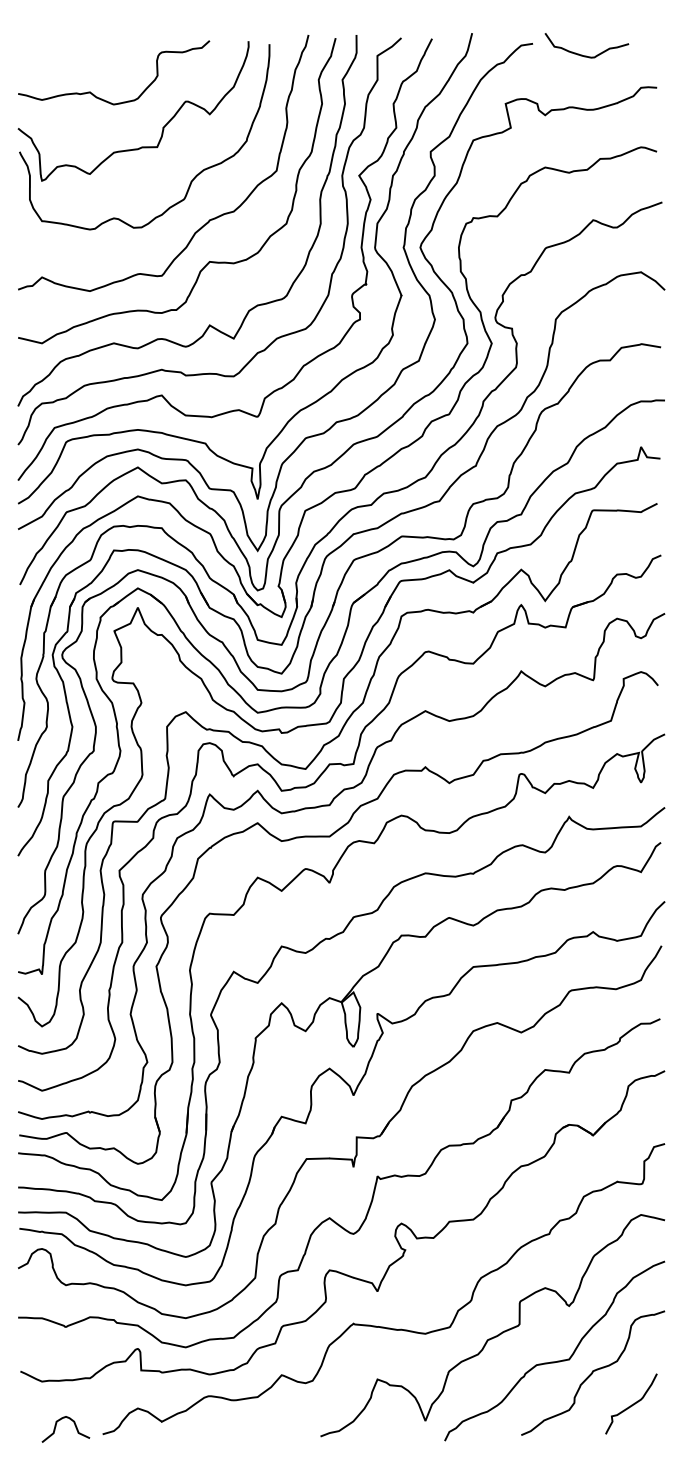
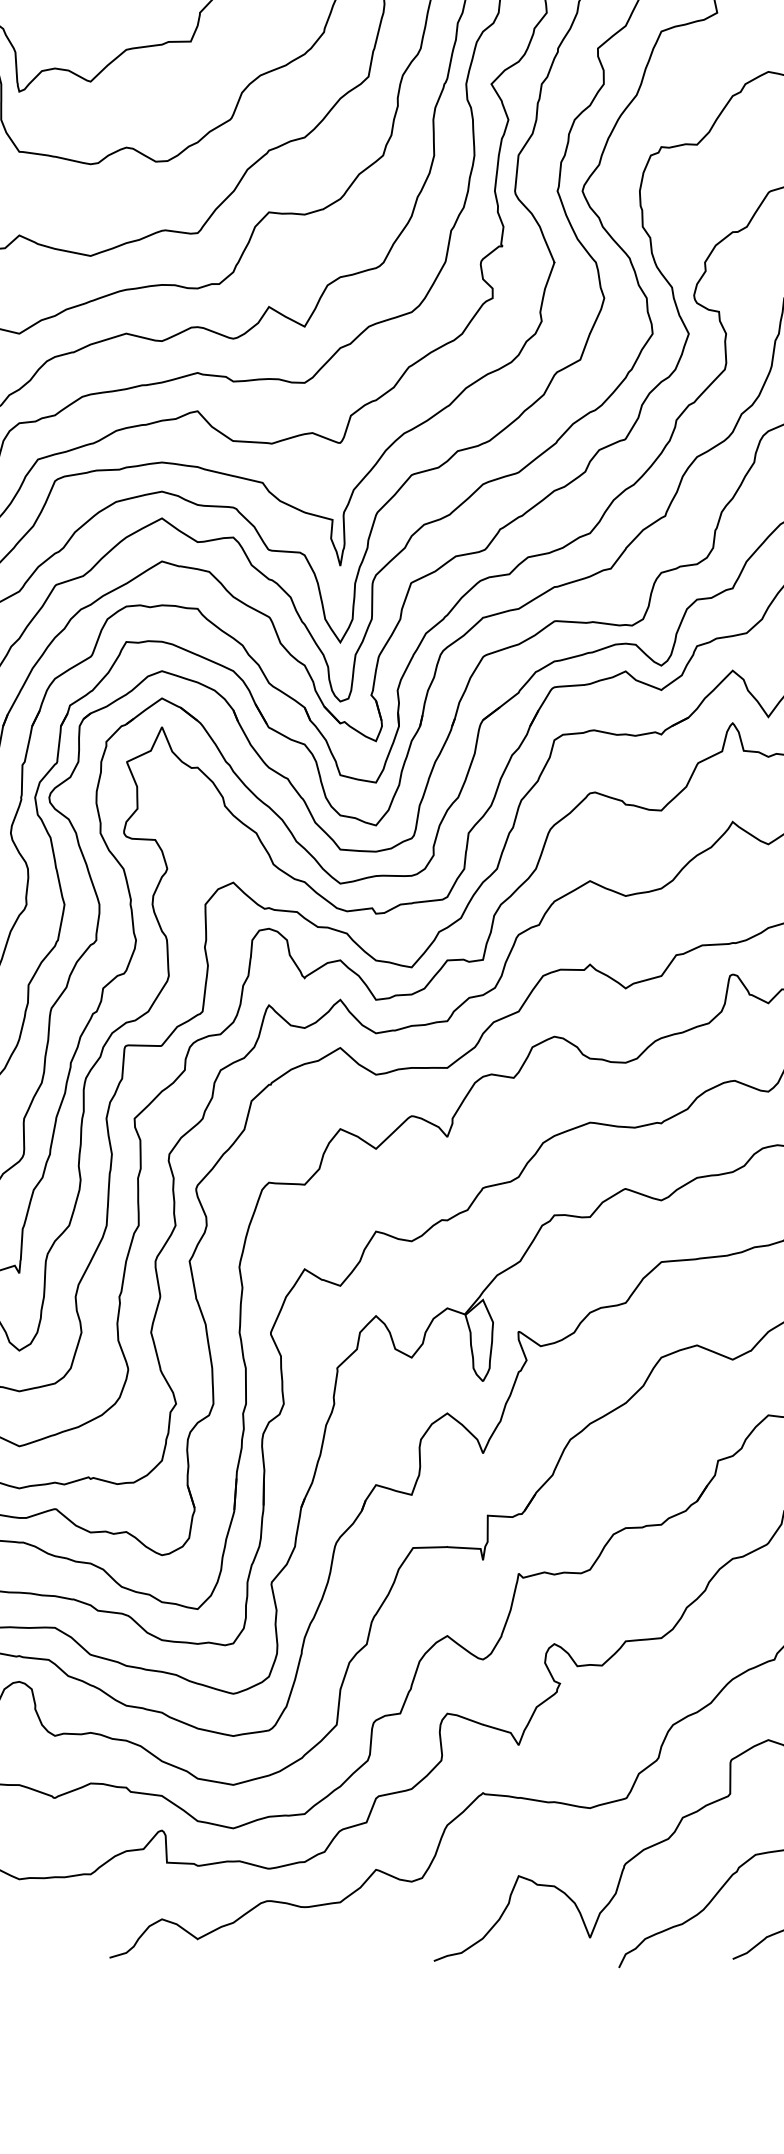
curve: (56, 1426) -> (40, 1946), removed

